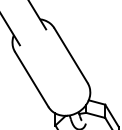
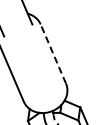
line: (70, 55) -> (52, 53), solid -> dashed

